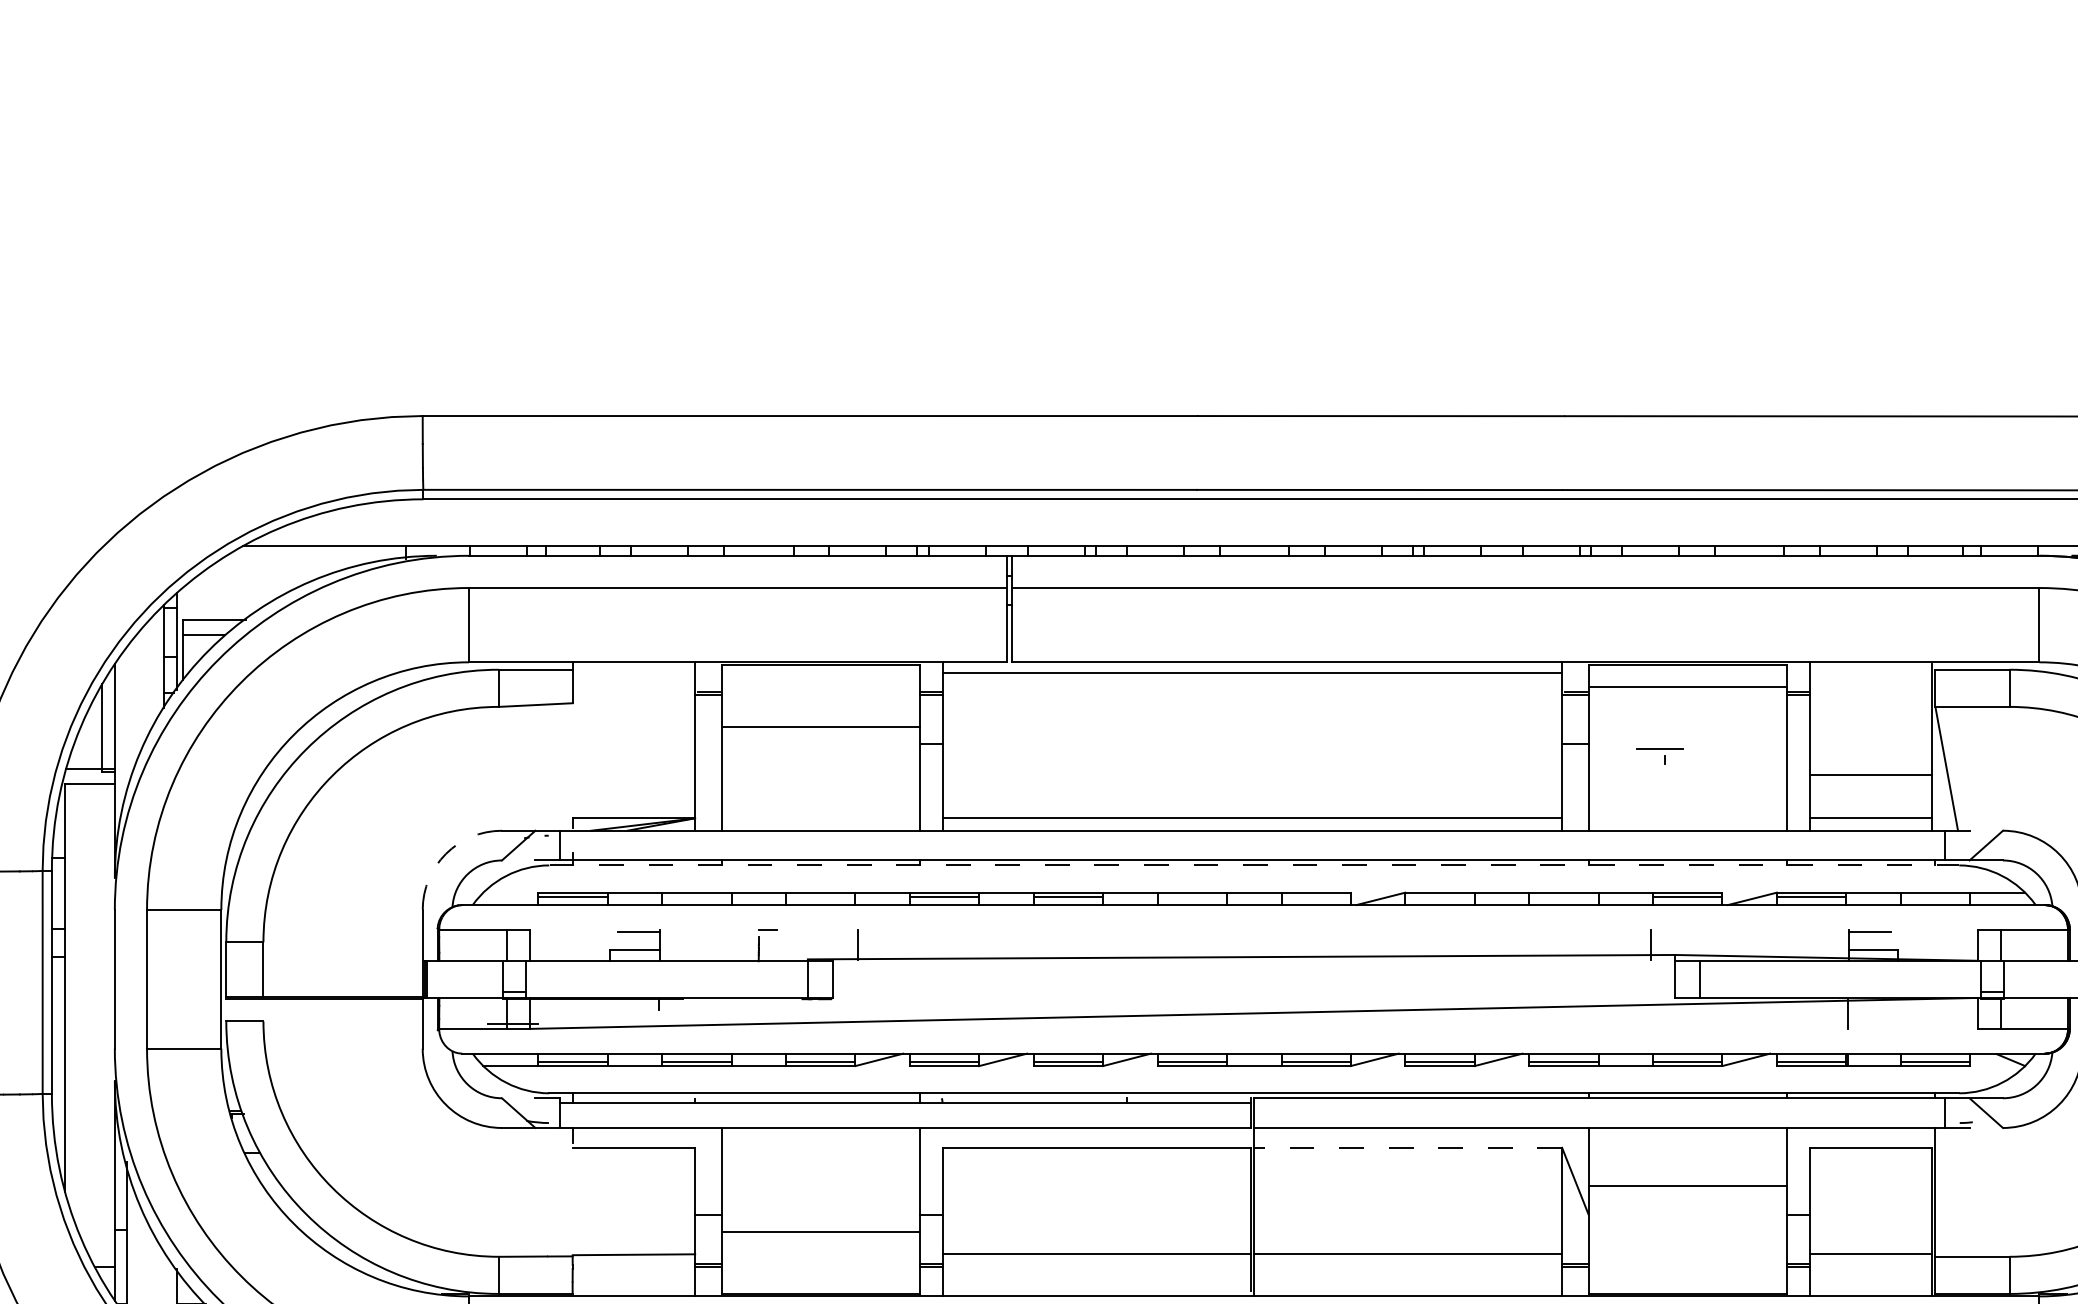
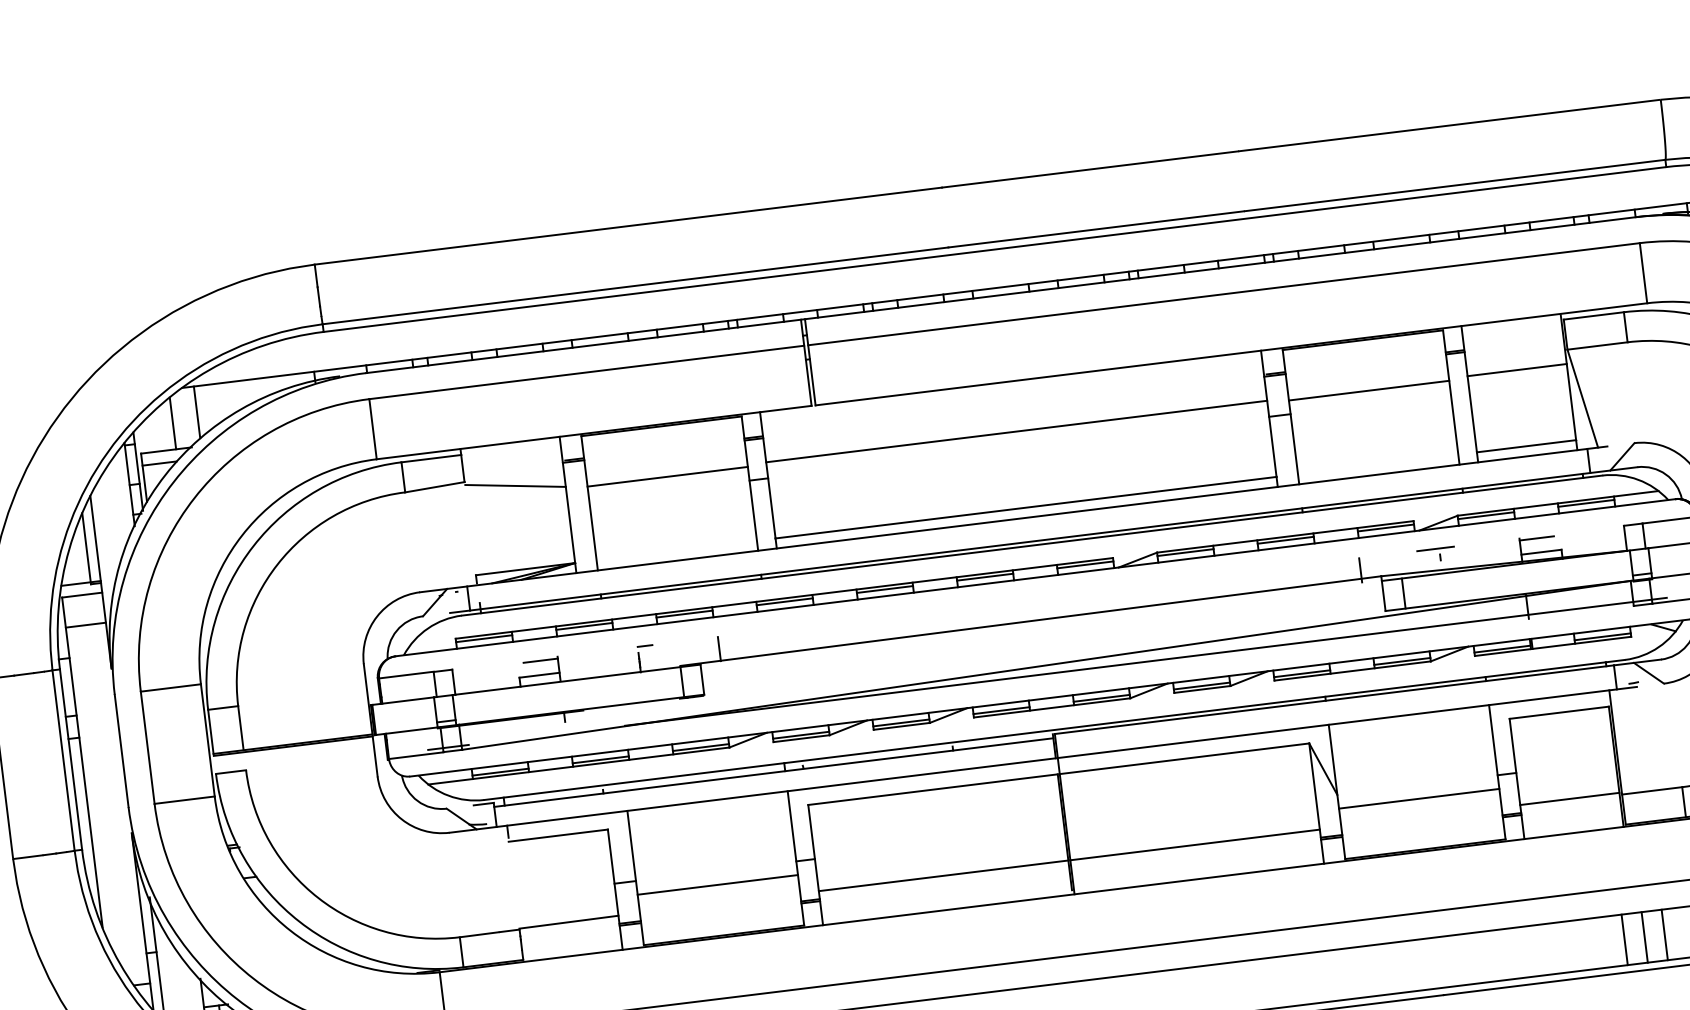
line: (257, 578) -> (197, 412), added
line: (226, 588) -> (173, 423), added
line: (1252, 673) -> (1016, 431), moved
line: (1687, 687) -> (1368, 390), moved
line: (634, 715) -> (515, 485), added
part: (1659, 756) -> (1435, 555), moved
line: (1870, 775) -> (1516, 370), moved
line: (89, 820) -> (85, 624), added
arc: (445, 853) -> (376, 616), dashed -> solid
line: (1254, 865) -> (1032, 545), dashed -> solid
line: (696, 896) -> (584, 626), added
line: (820, 896) -> (684, 613), added
line: (1192, 896) -> (985, 576), added
line: (1315, 896) -> (1084, 564), added
line: (1439, 896) -> (1185, 552), added
line: (1563, 896) -> (1285, 540), added
line: (1935, 896) -> (1586, 503), added
line: (1375, 1023) -> (1145, 661), added
line: (1407, 1147) -> (1184, 758), dashed -> solid
line: (1687, 1185) -> (1419, 798), moved

